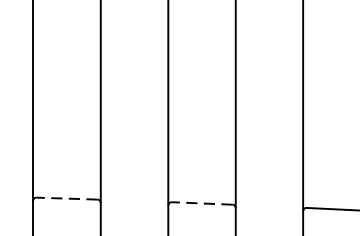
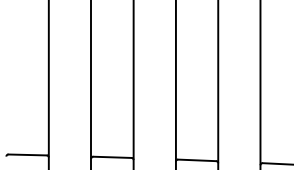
line: (67, 198) -> (112, 157), dashed -> solid
line: (201, 203) -> (196, 160), dashed -> solid

